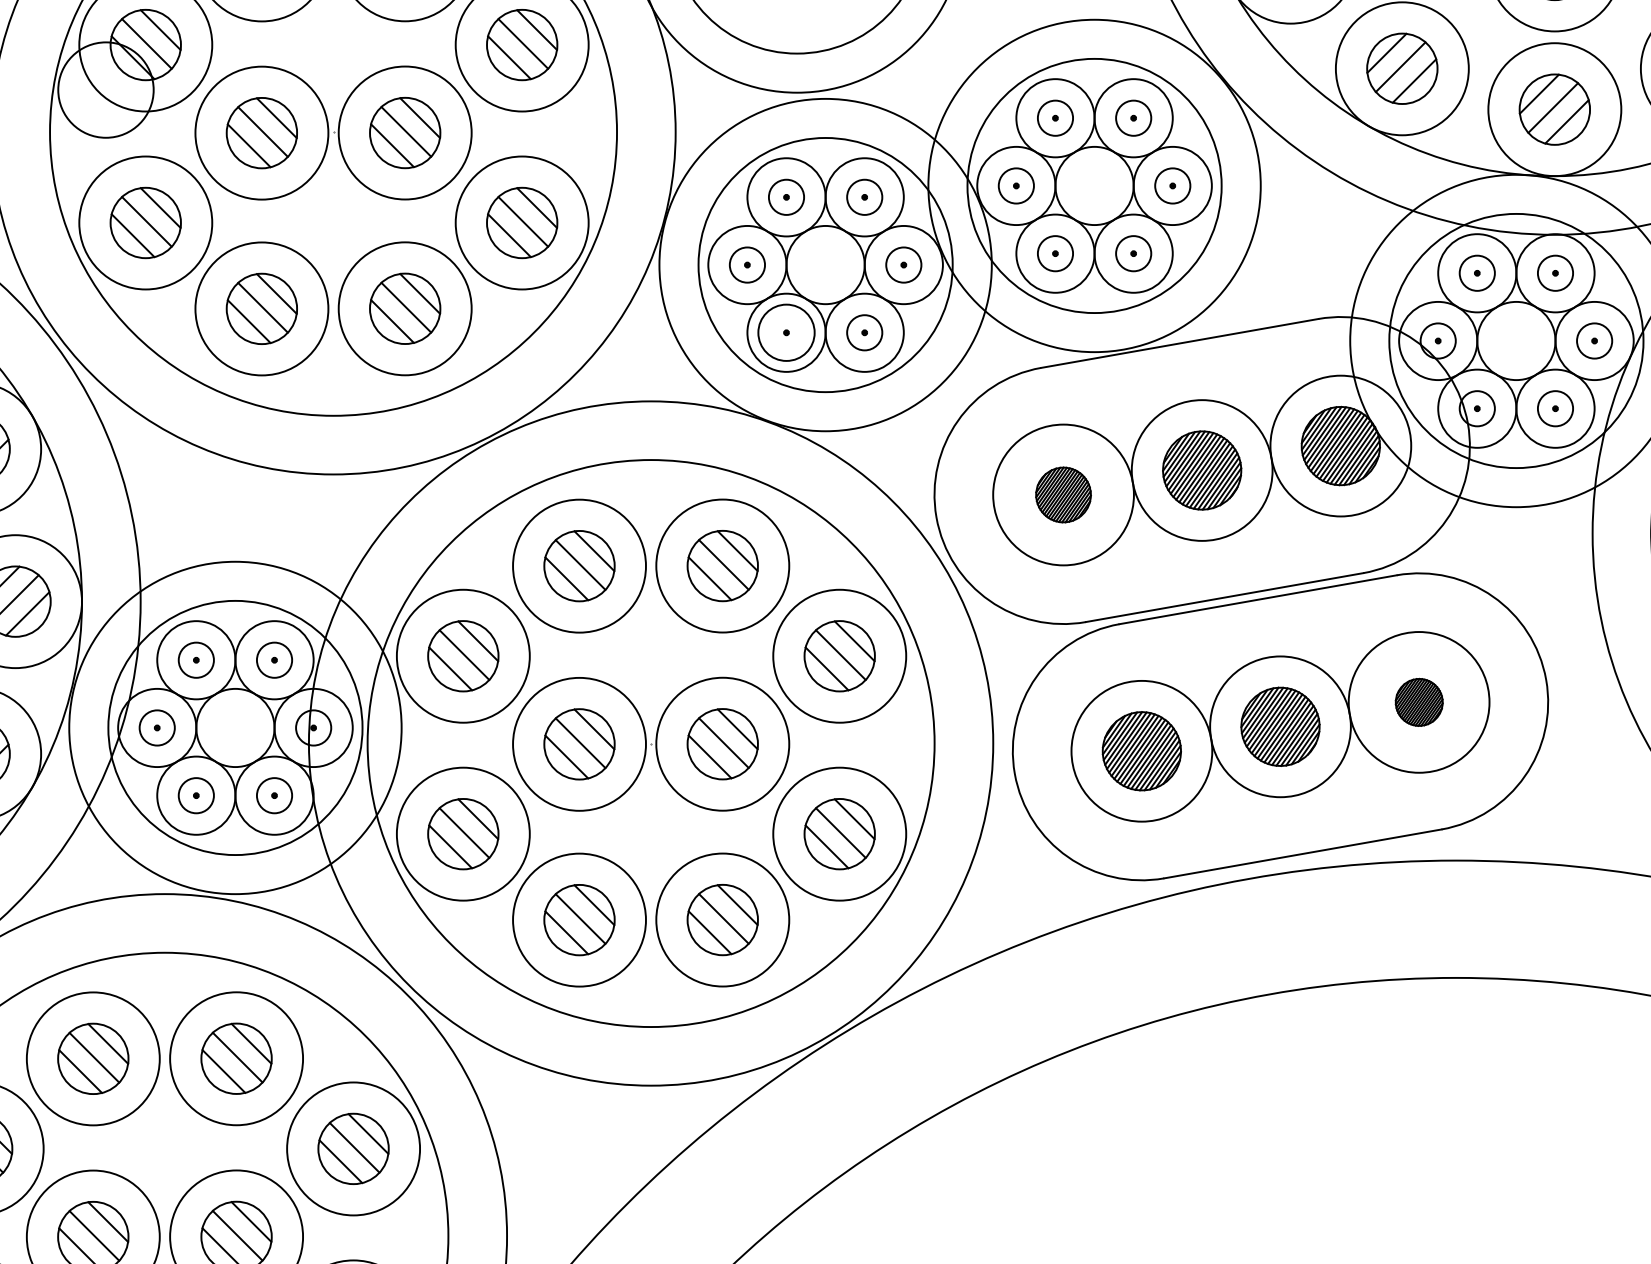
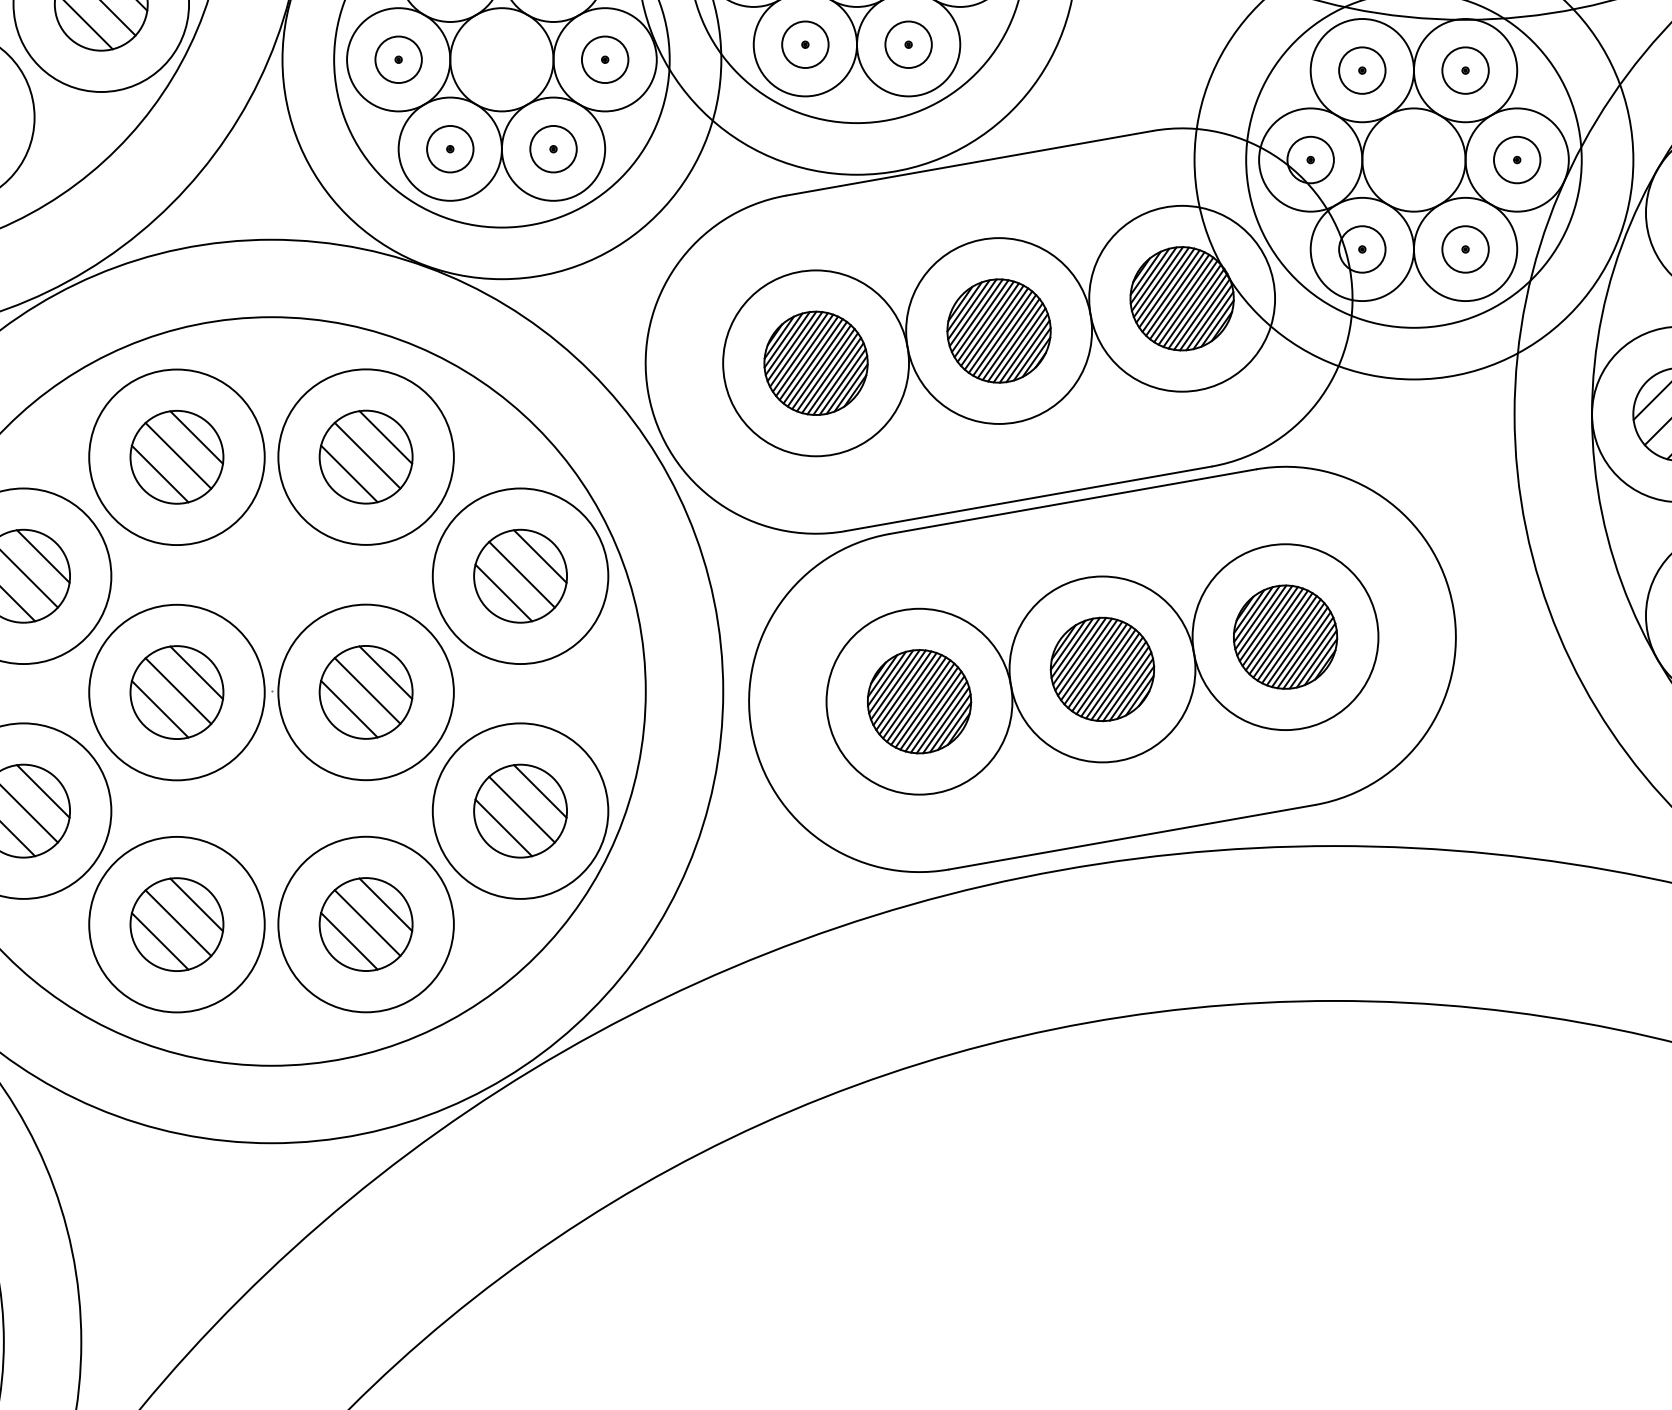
circle: (786, 332) -> (450, 148), size x0.62
part: (1063, 494) -> (815, 362), size x1.43
part: (1419, 702) -> (1286, 637), size x1.67

